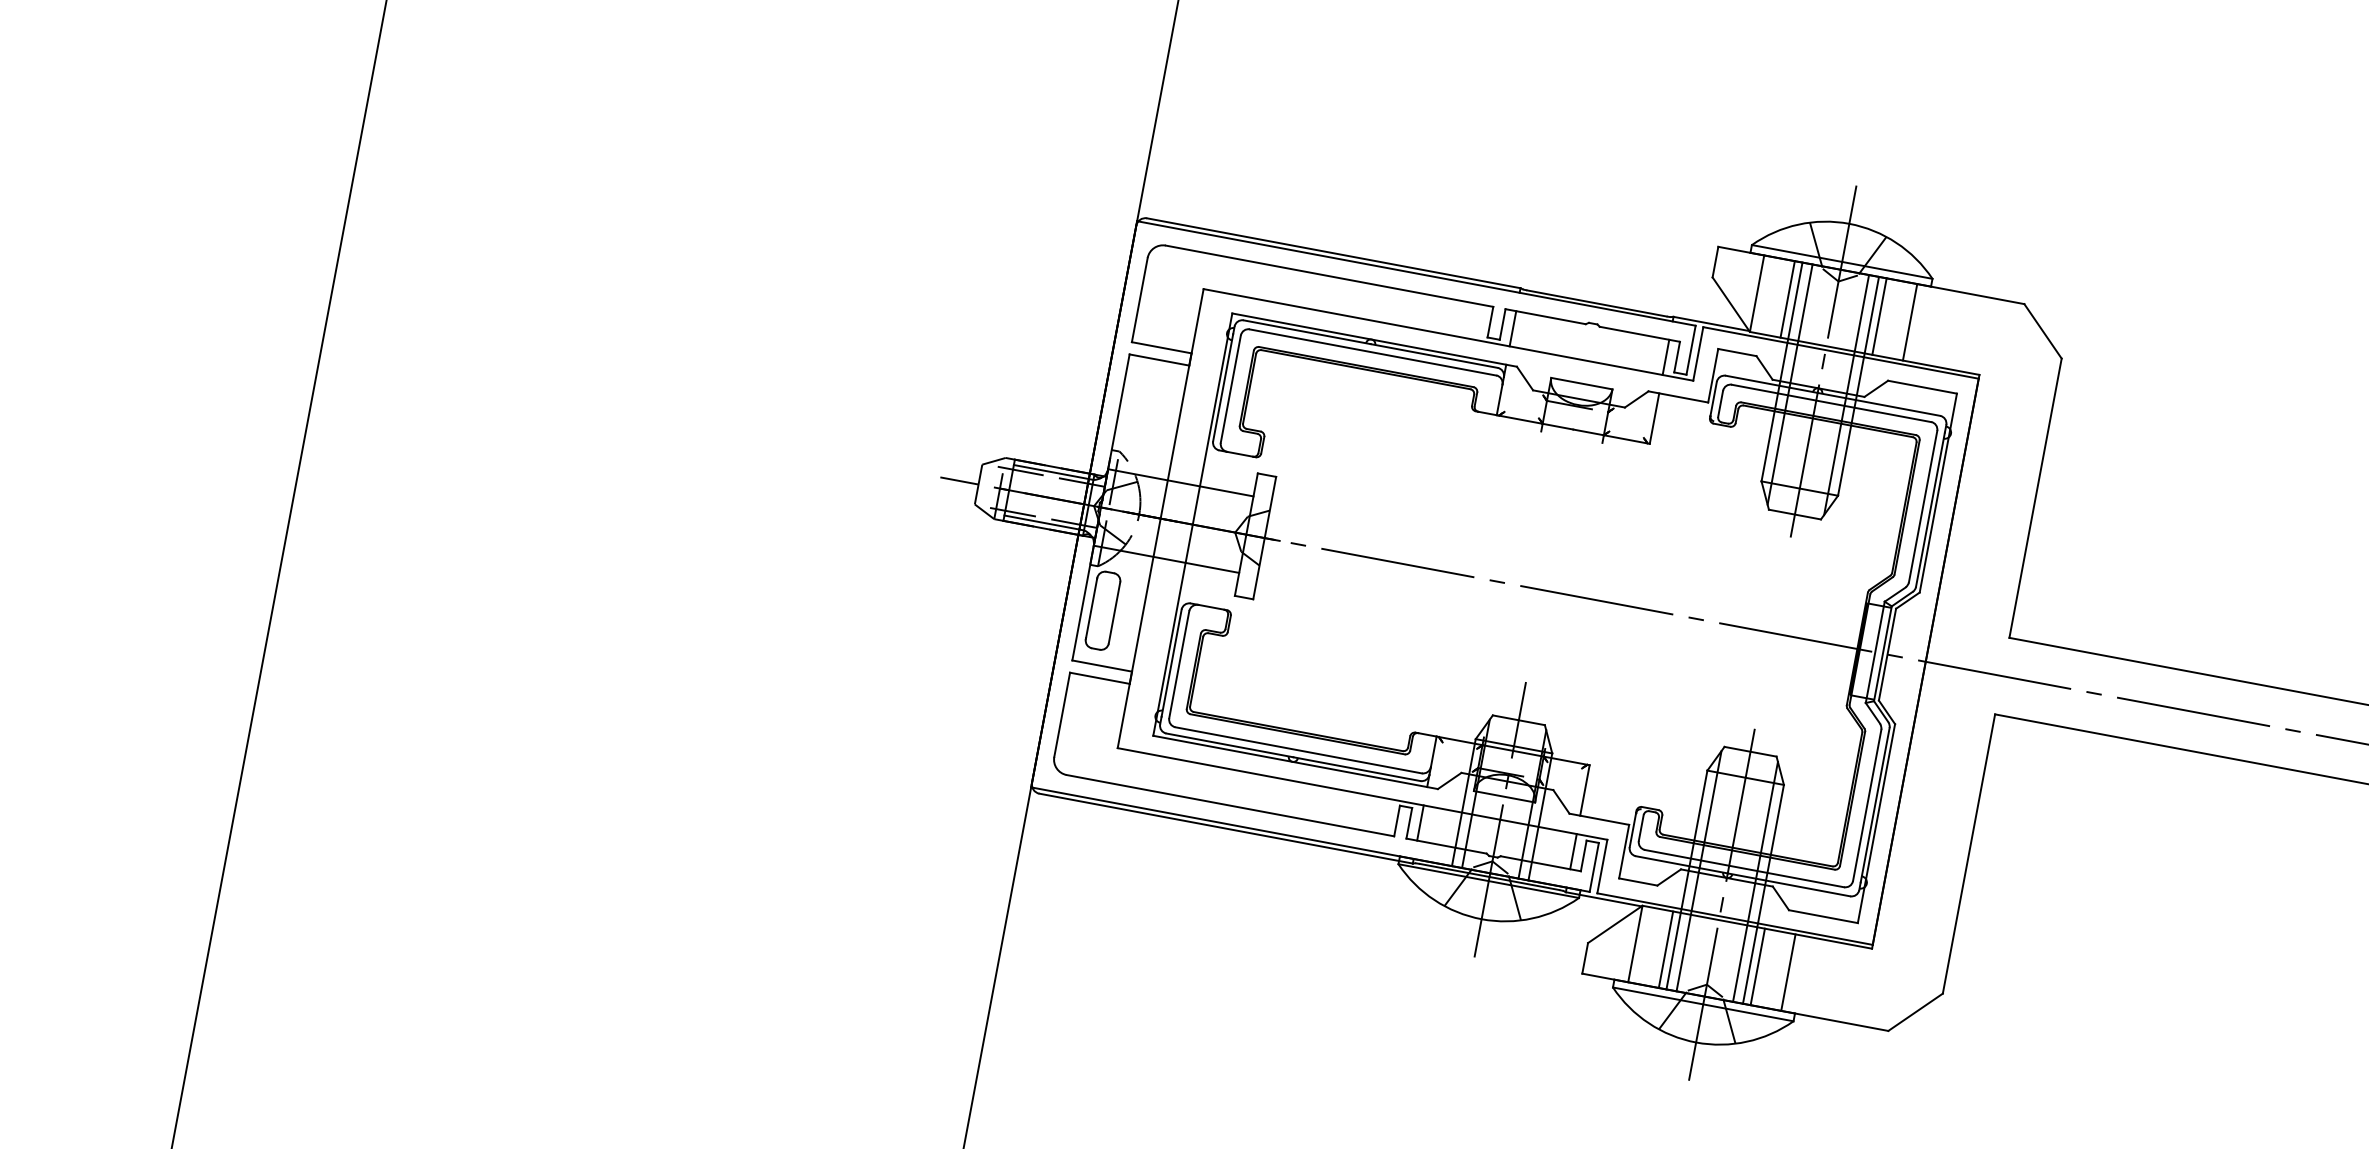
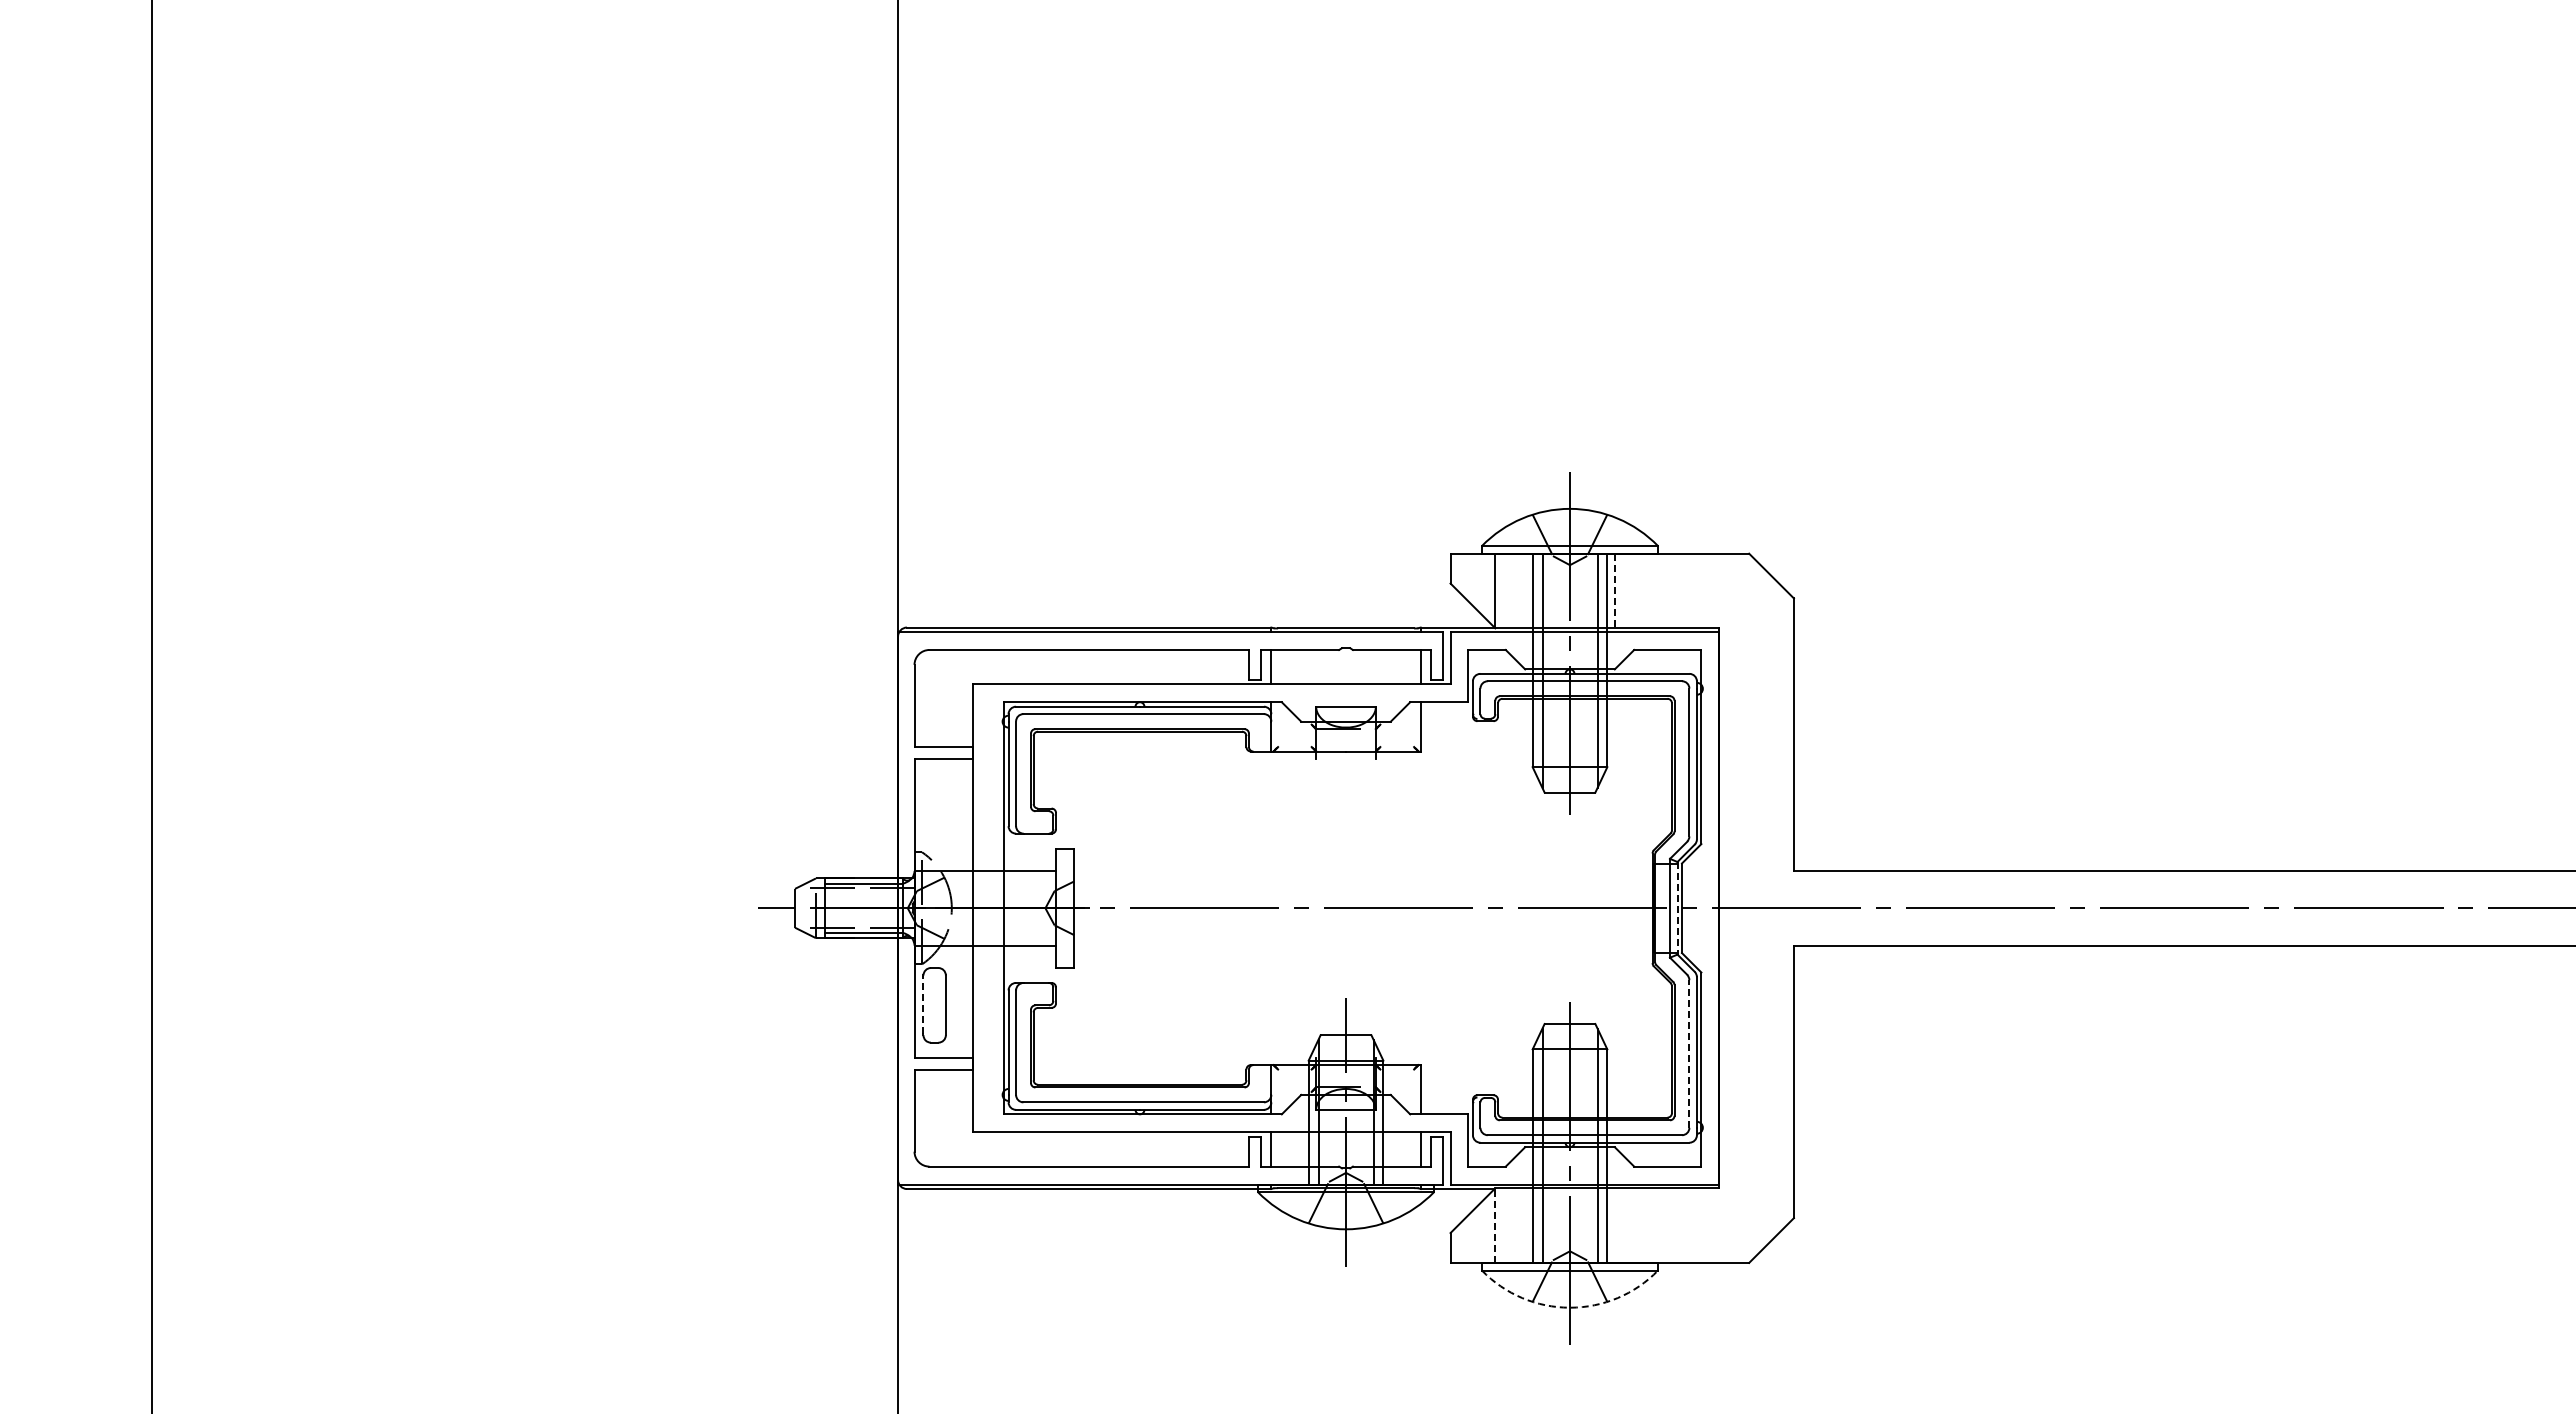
line: (1788, 298) -> (1525, 590), removed
line: (1879, 317) -> (1614, 591), solid -> dashed
line: (1910, 321) -> (1644, 590), removed
line: (1091, 608) -> (923, 1005), solid -> dashed
line: (1882, 653) -> (1677, 908), solid -> dashed
line: (1867, 804) -> (1689, 1053), solid -> dashed
line: (1635, 943) -> (1495, 1225), solid -> dashed
line: (1666, 949) -> (1525, 1225), removed
line: (1757, 966) -> (1614, 1225), removed
line: (1788, 972) -> (1644, 1225), removed
arc: (1696, 1042) -> (1570, 1307), solid -> dashed

